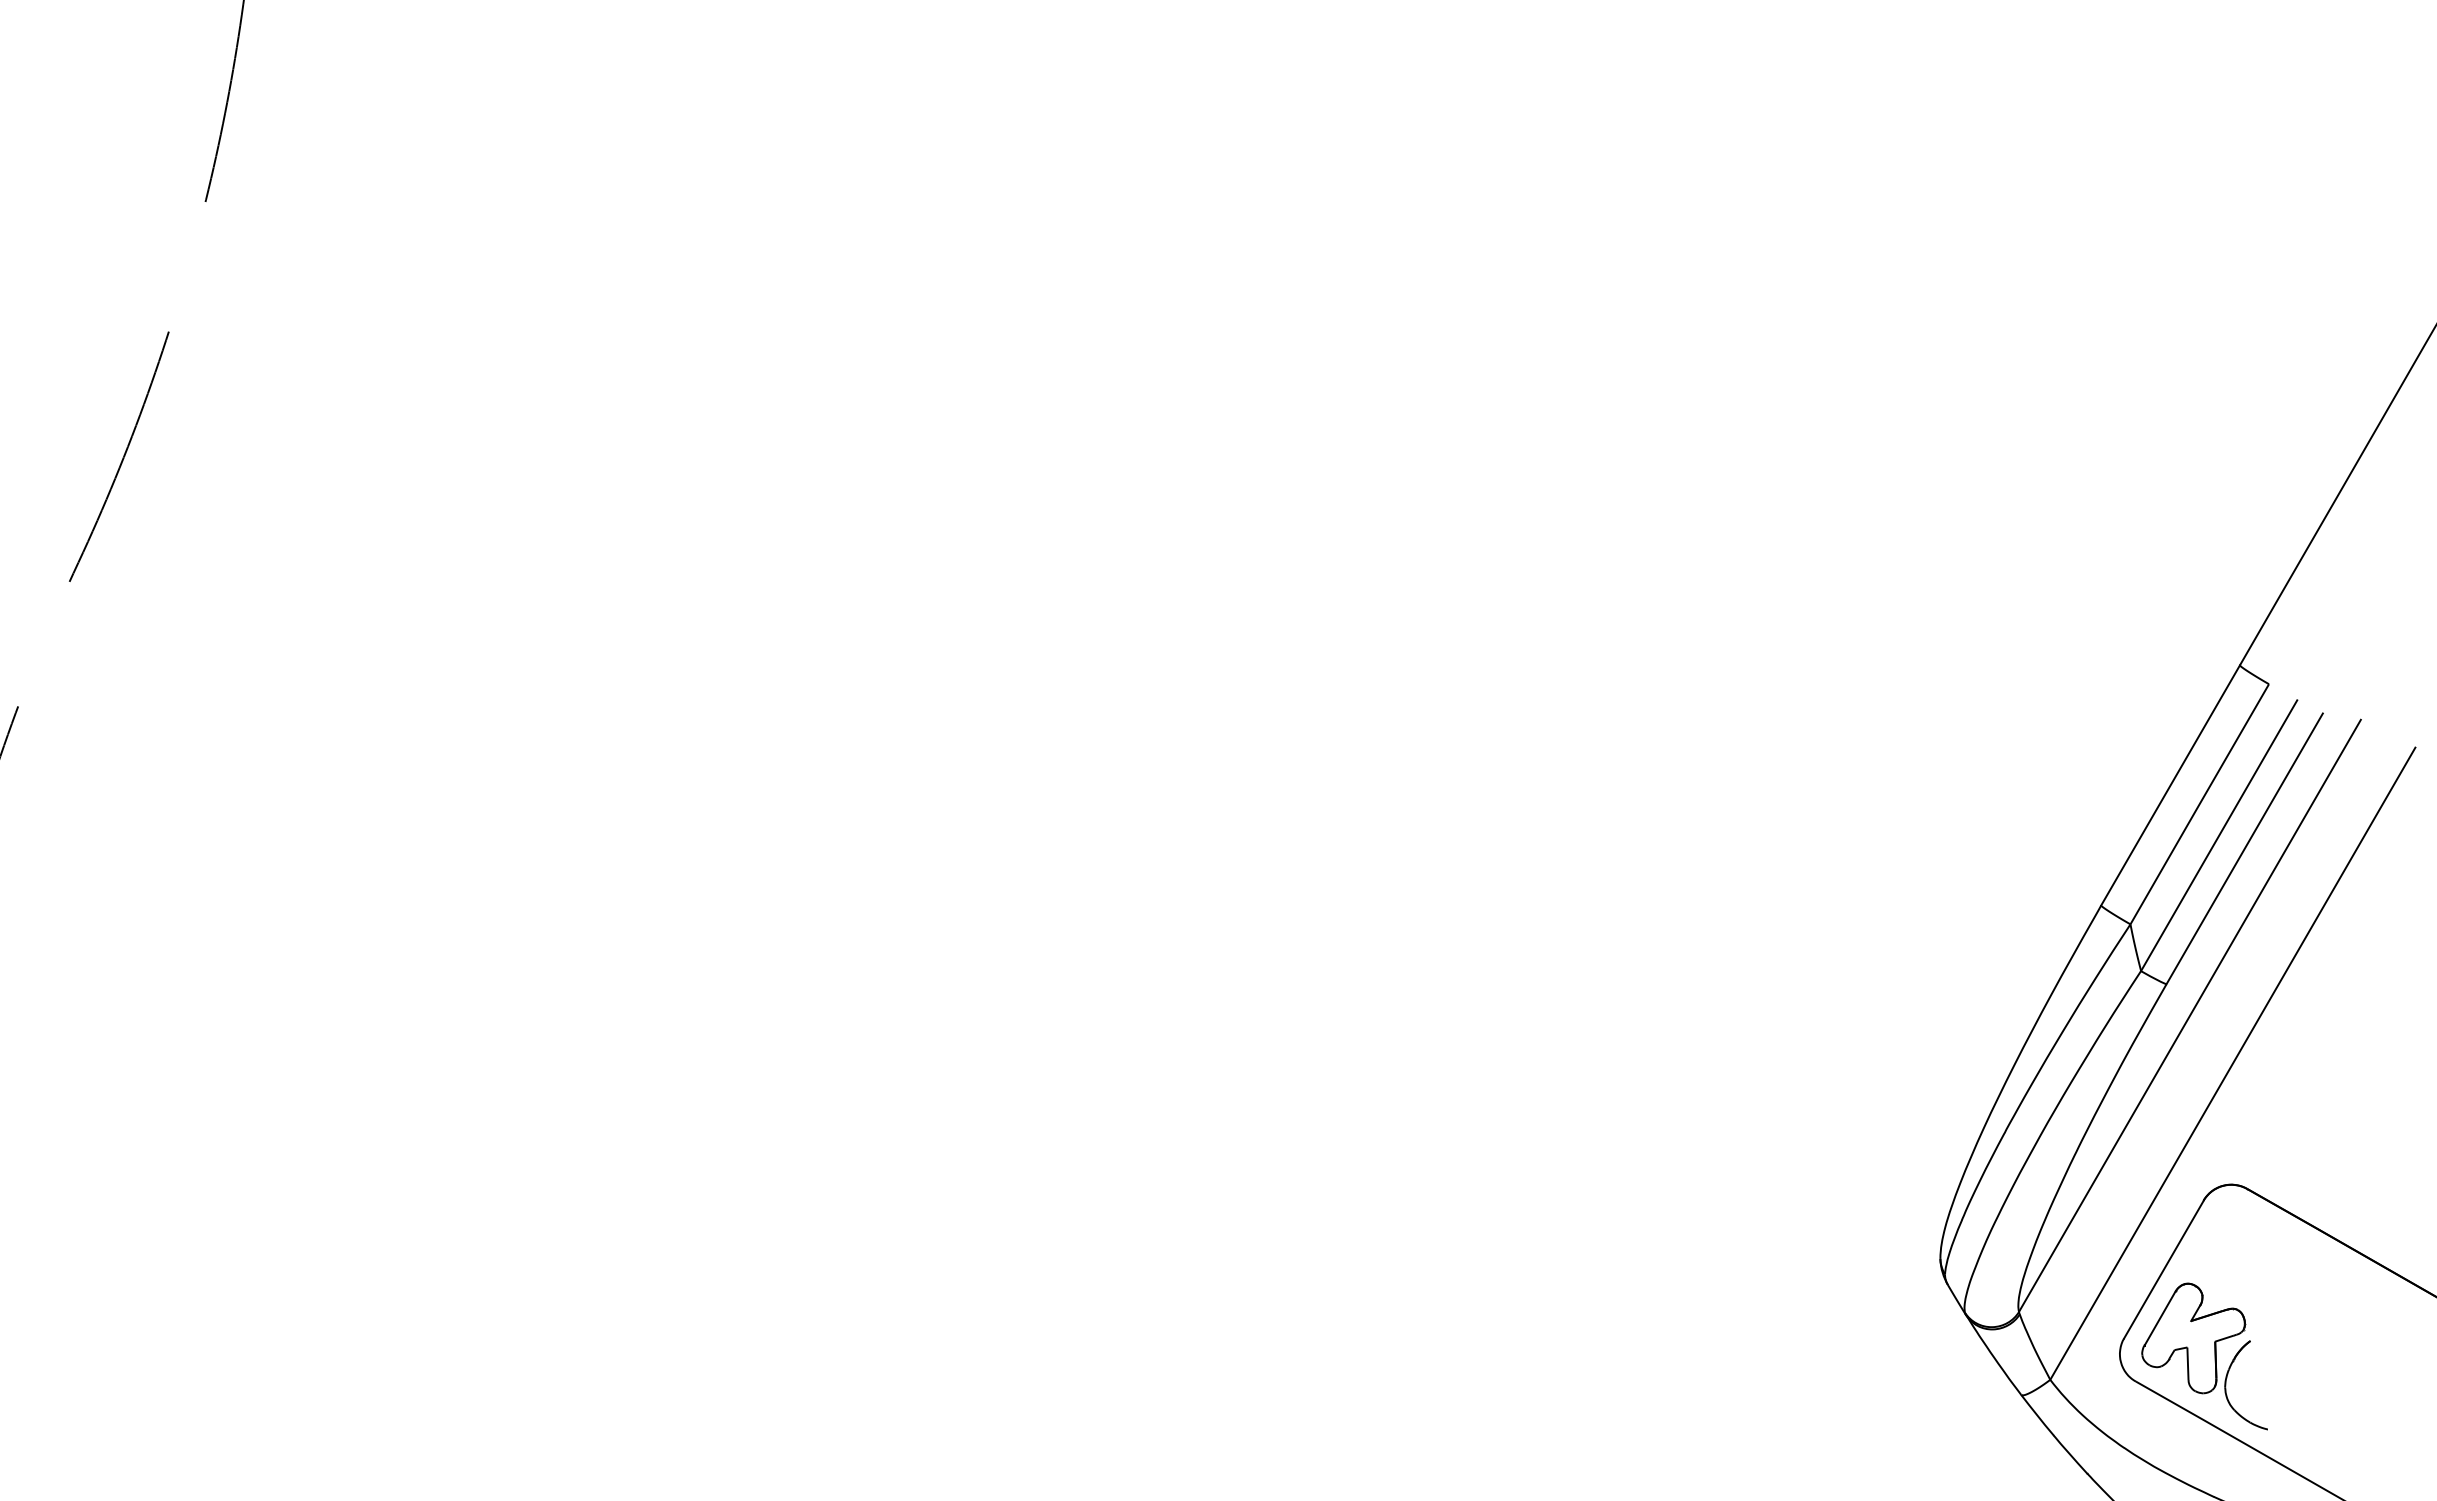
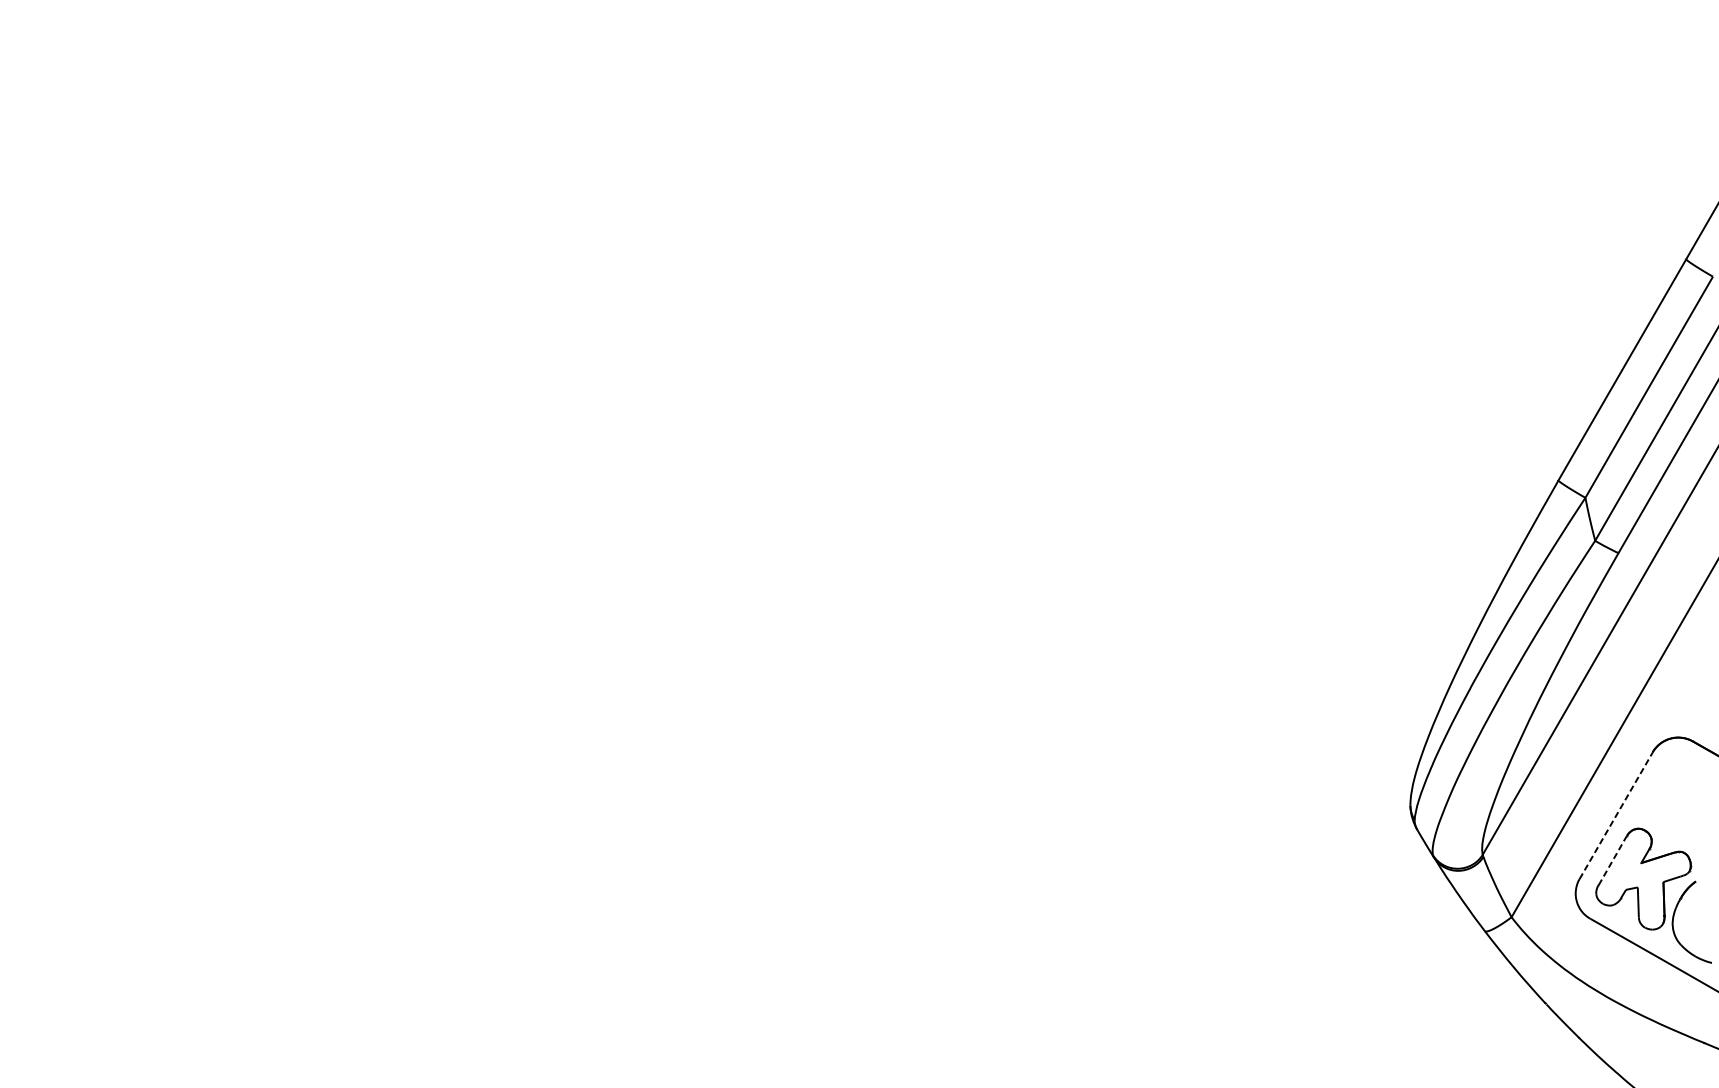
line: (2163, 1269) -> (1615, 815), solid -> dashed
line: (2160, 1318) -> (1613, 860), solid -> dashed

